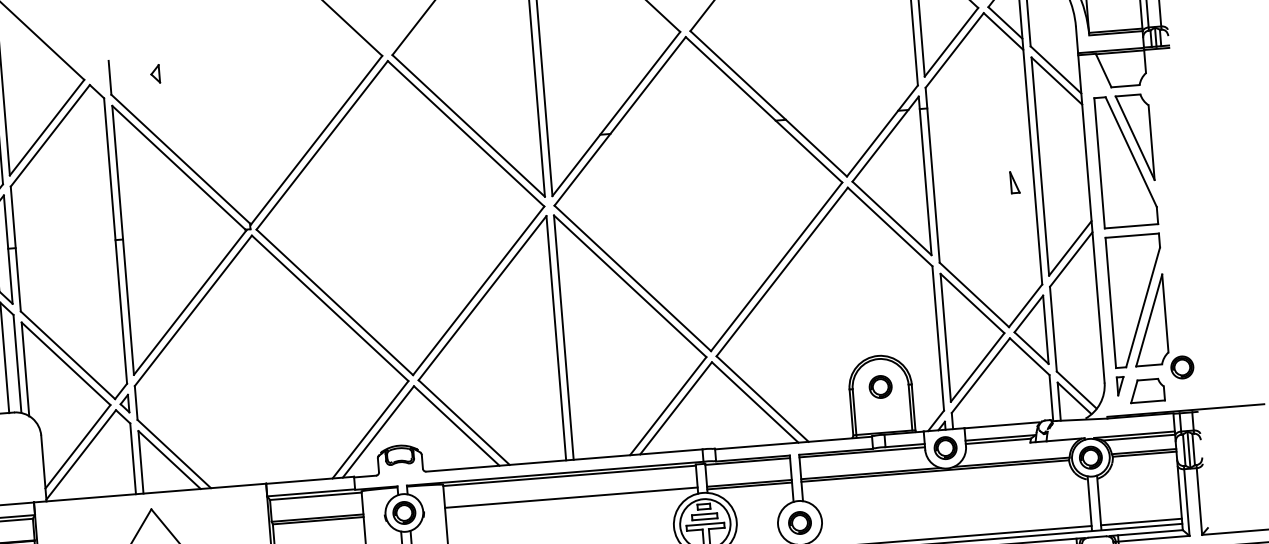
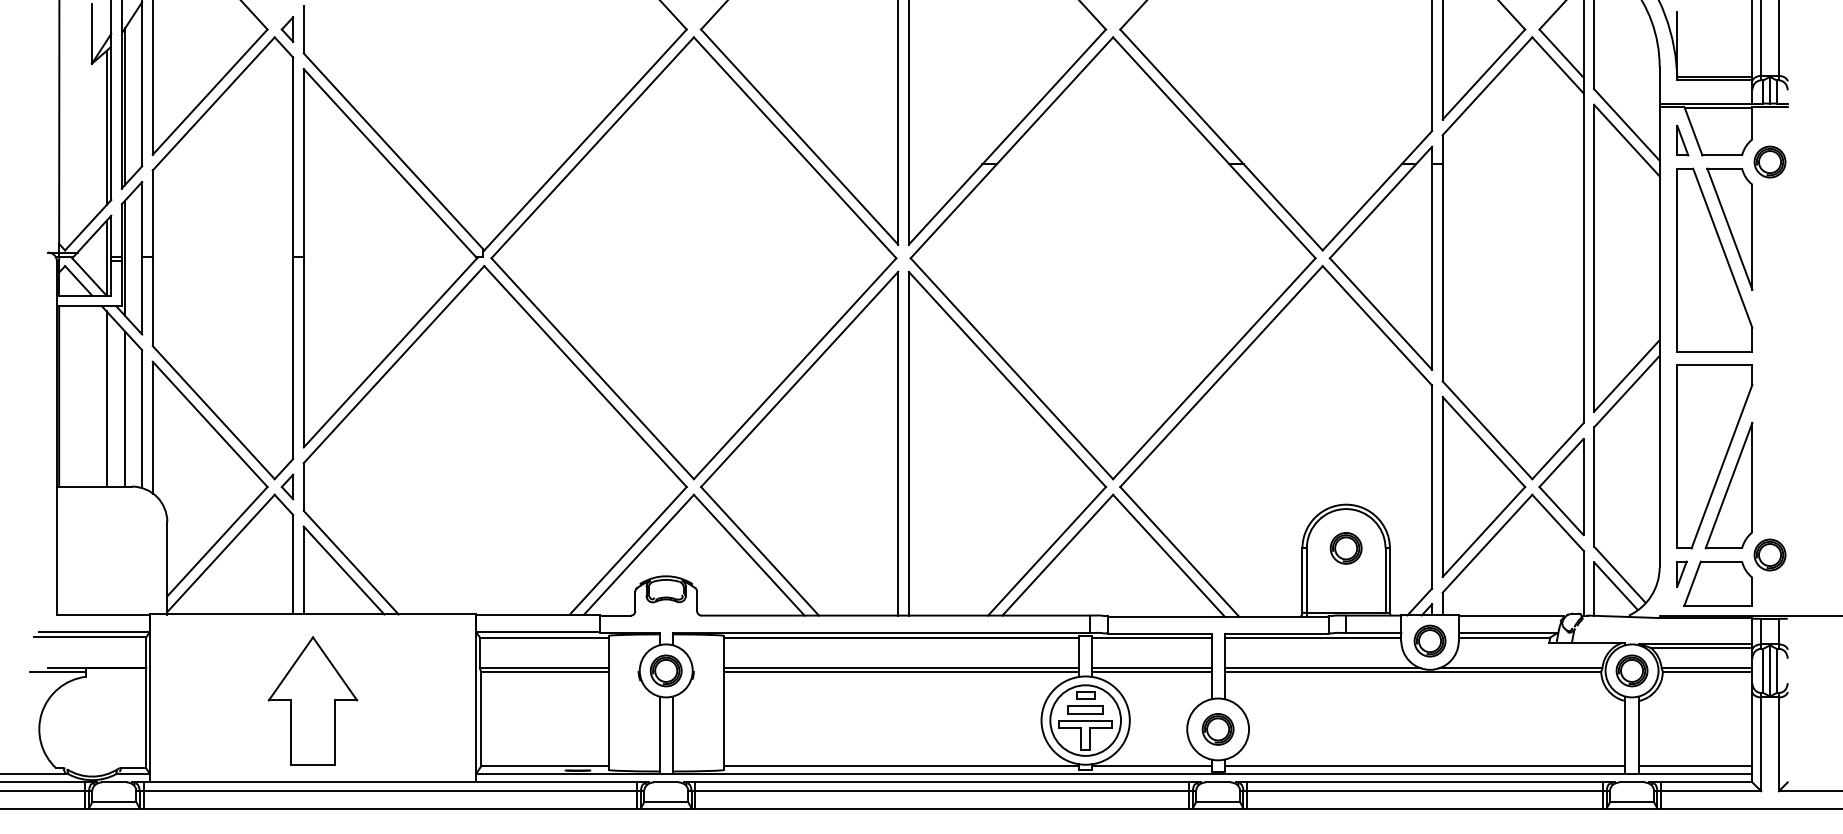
part: (155, 74) -> (287, 29), moved
part: (1159, 87) -> (1769, 161), added
part: (1014, 182) -> (1682, 140), moved
part: (1146, 390) -> (1717, 583), size x1.43
line: (571, 500) -> (901, 672), added

